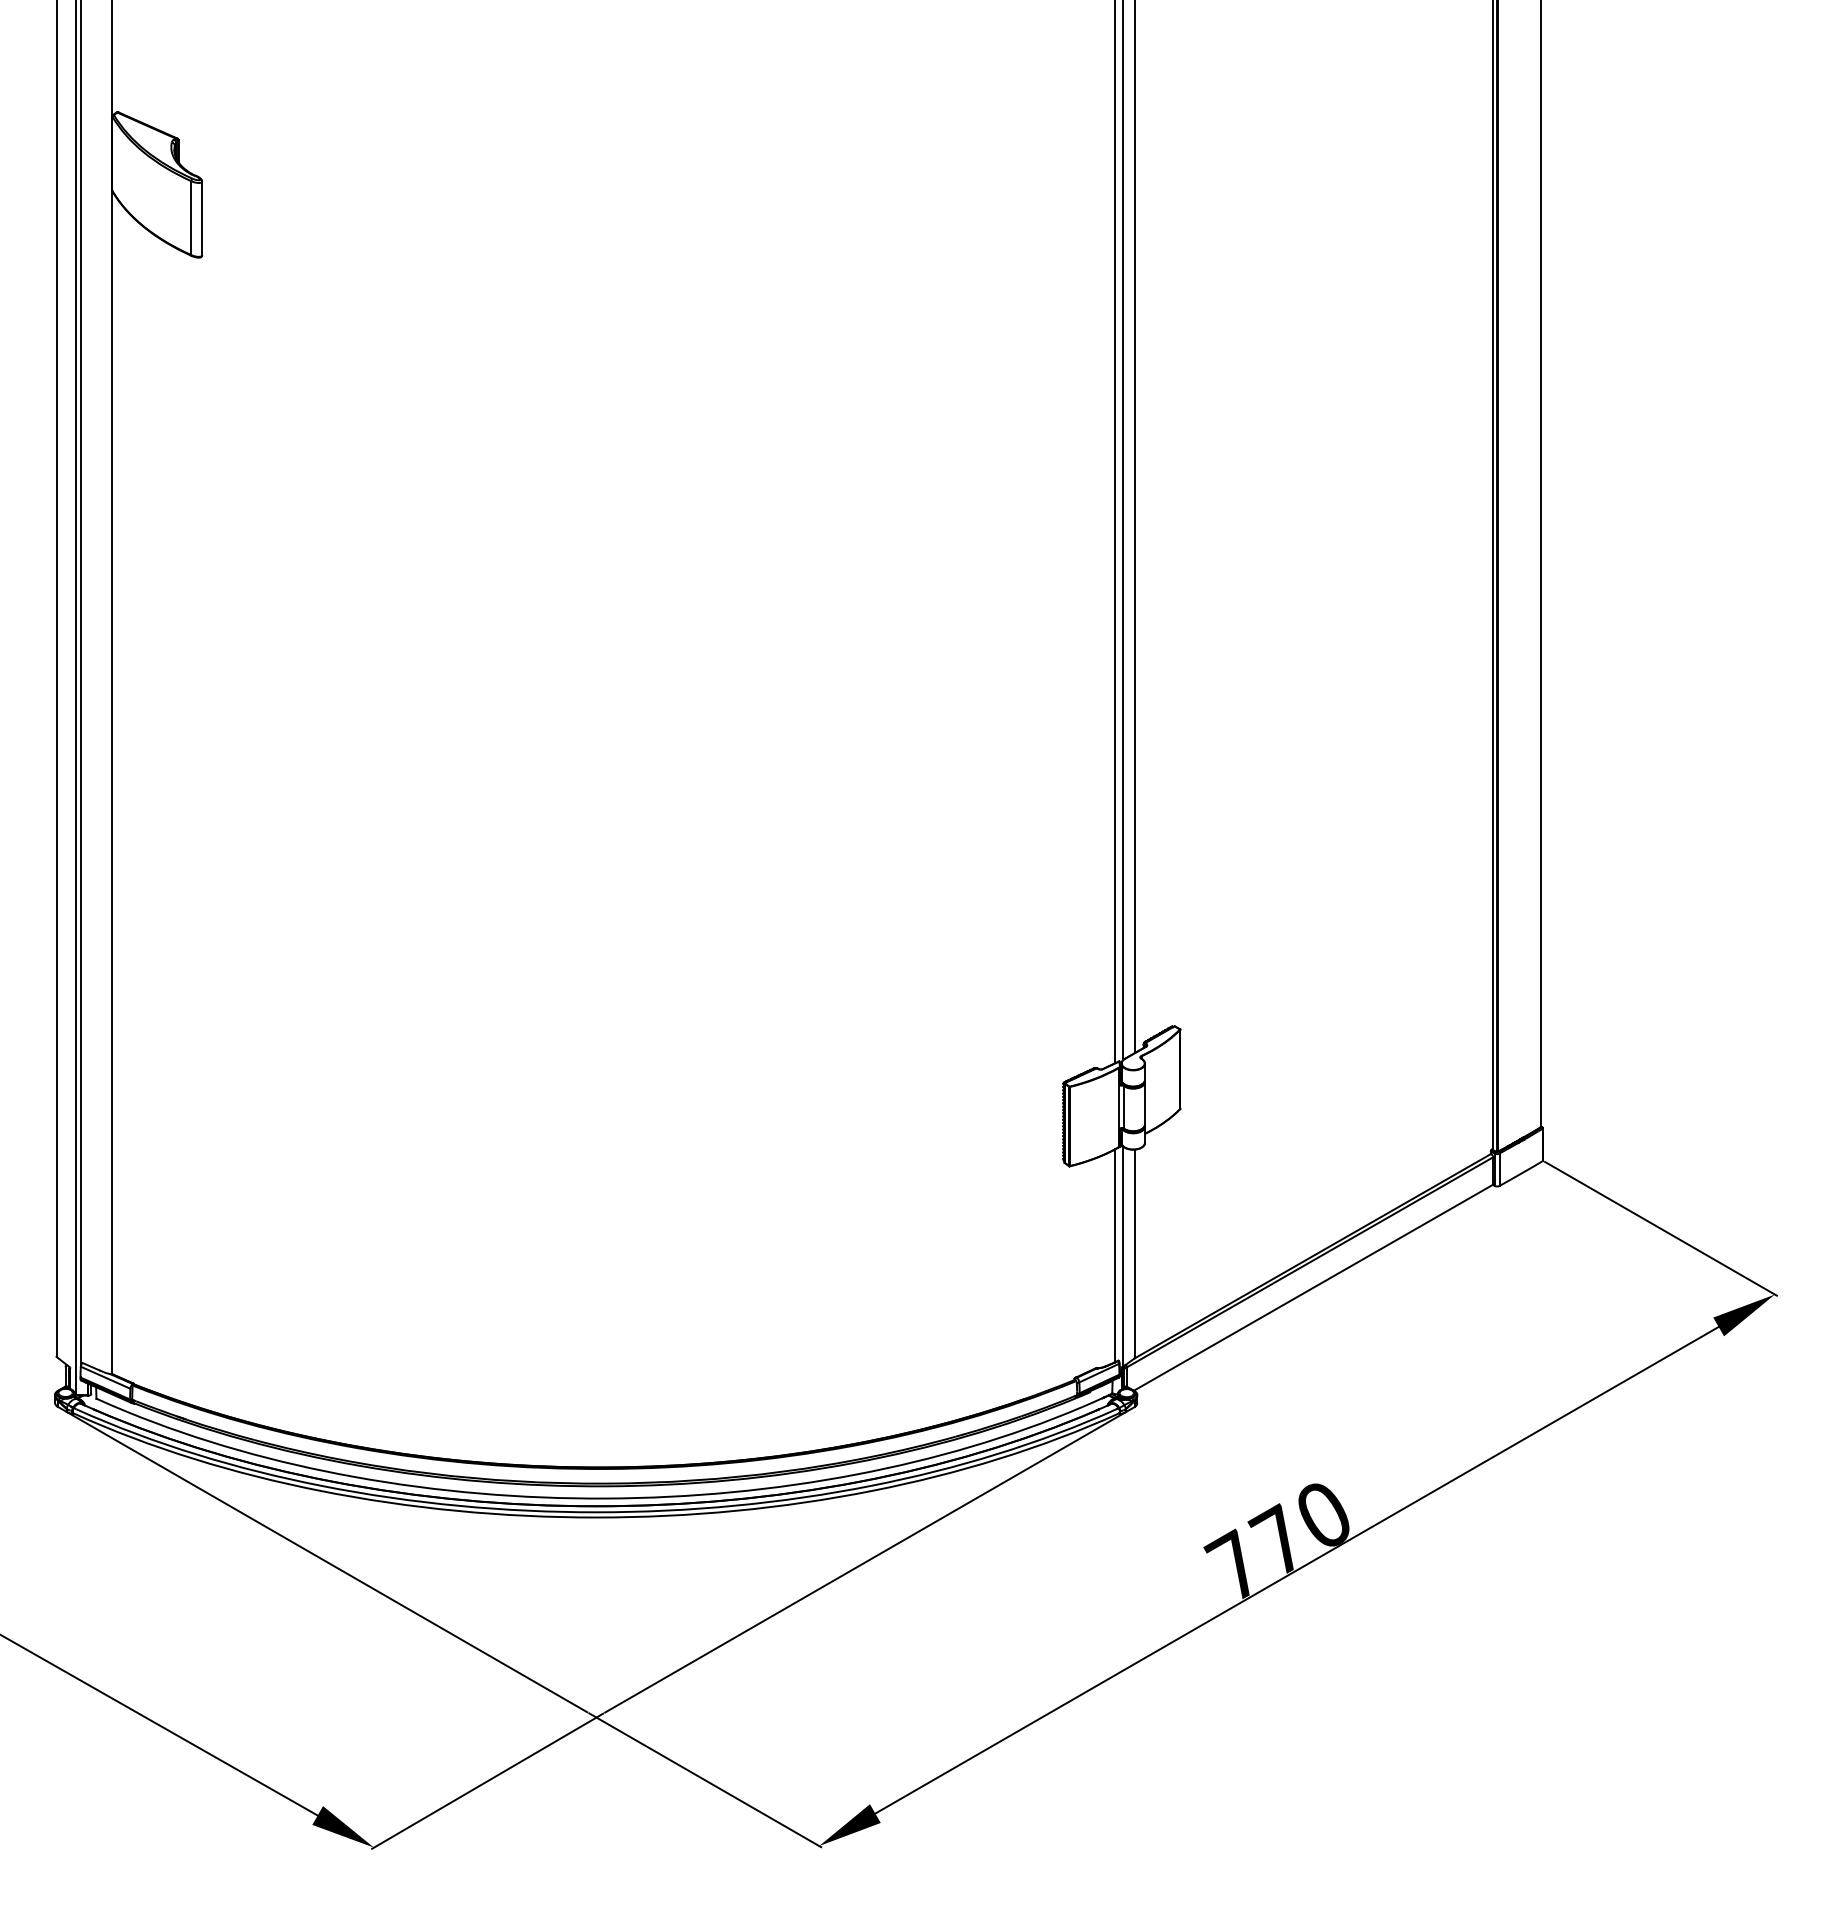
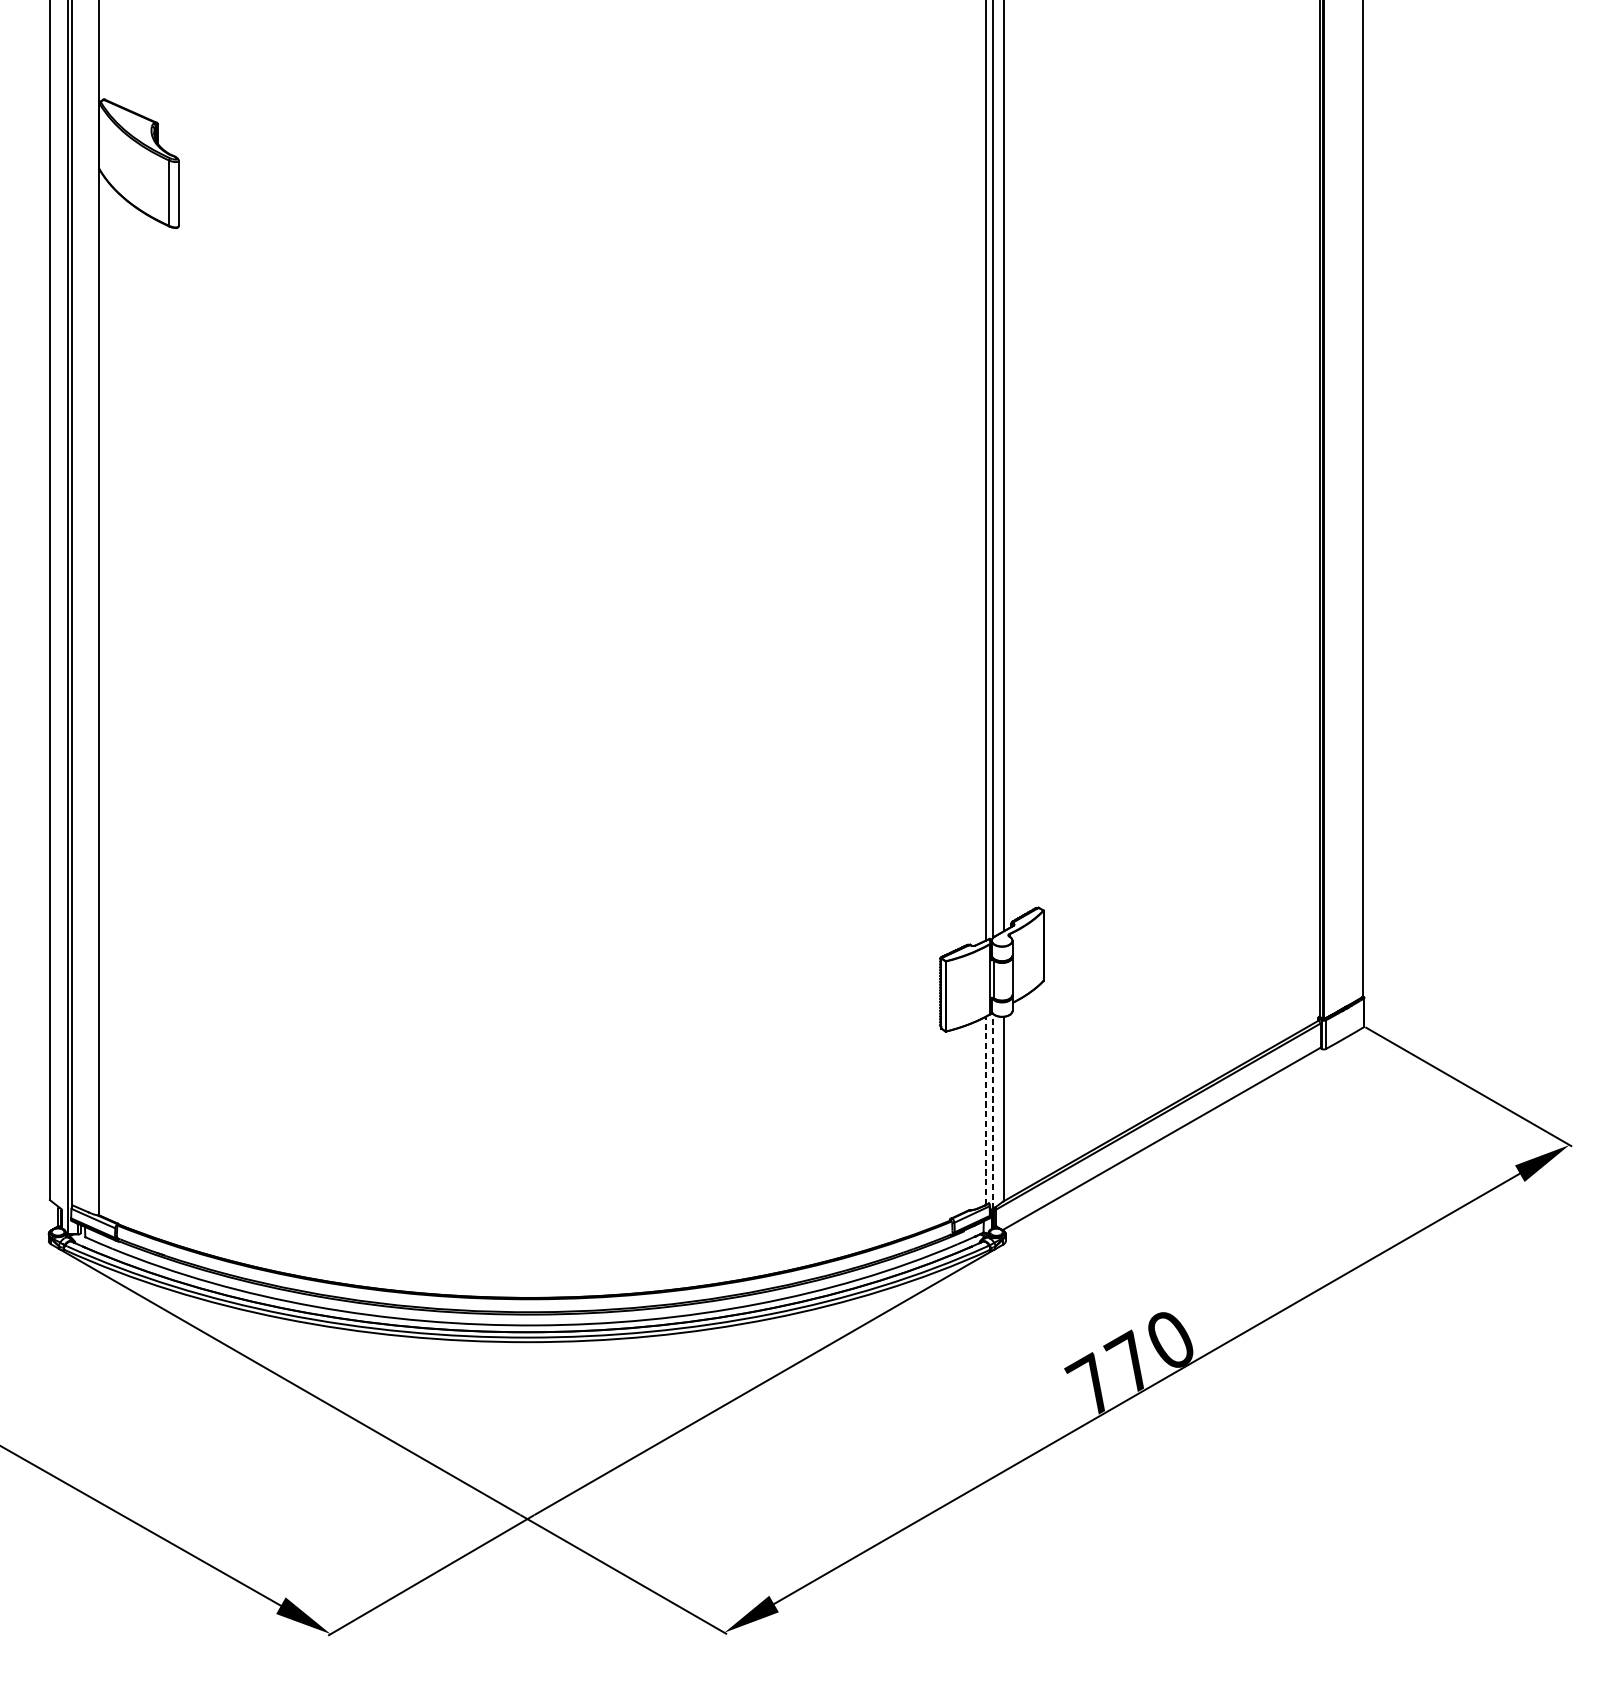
line: (1115, 1255) -> (986, 1110), solid -> dashed
line: (1122, 1256) -> (992, 1111), solid -> dashed

